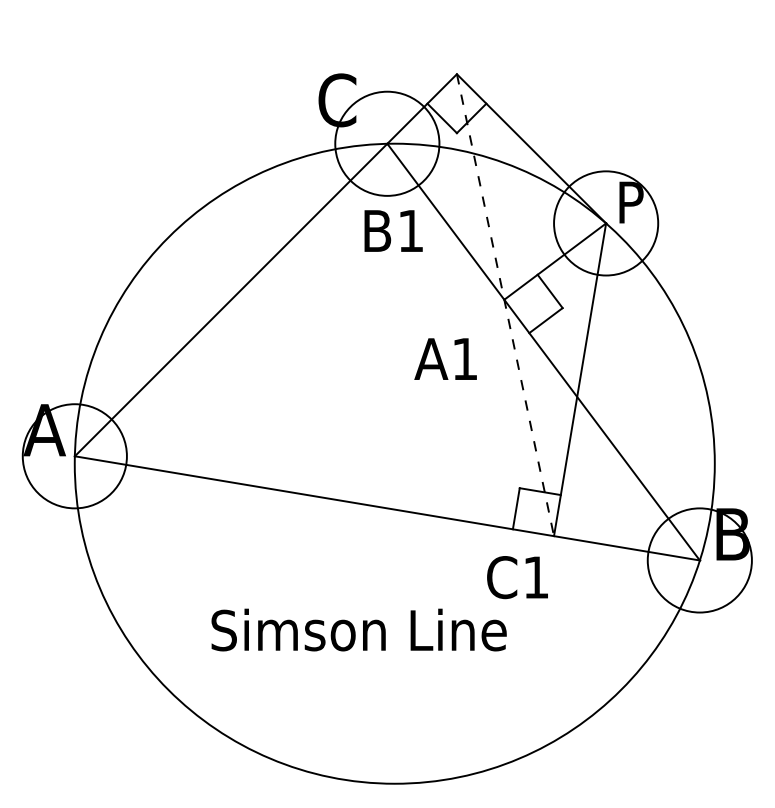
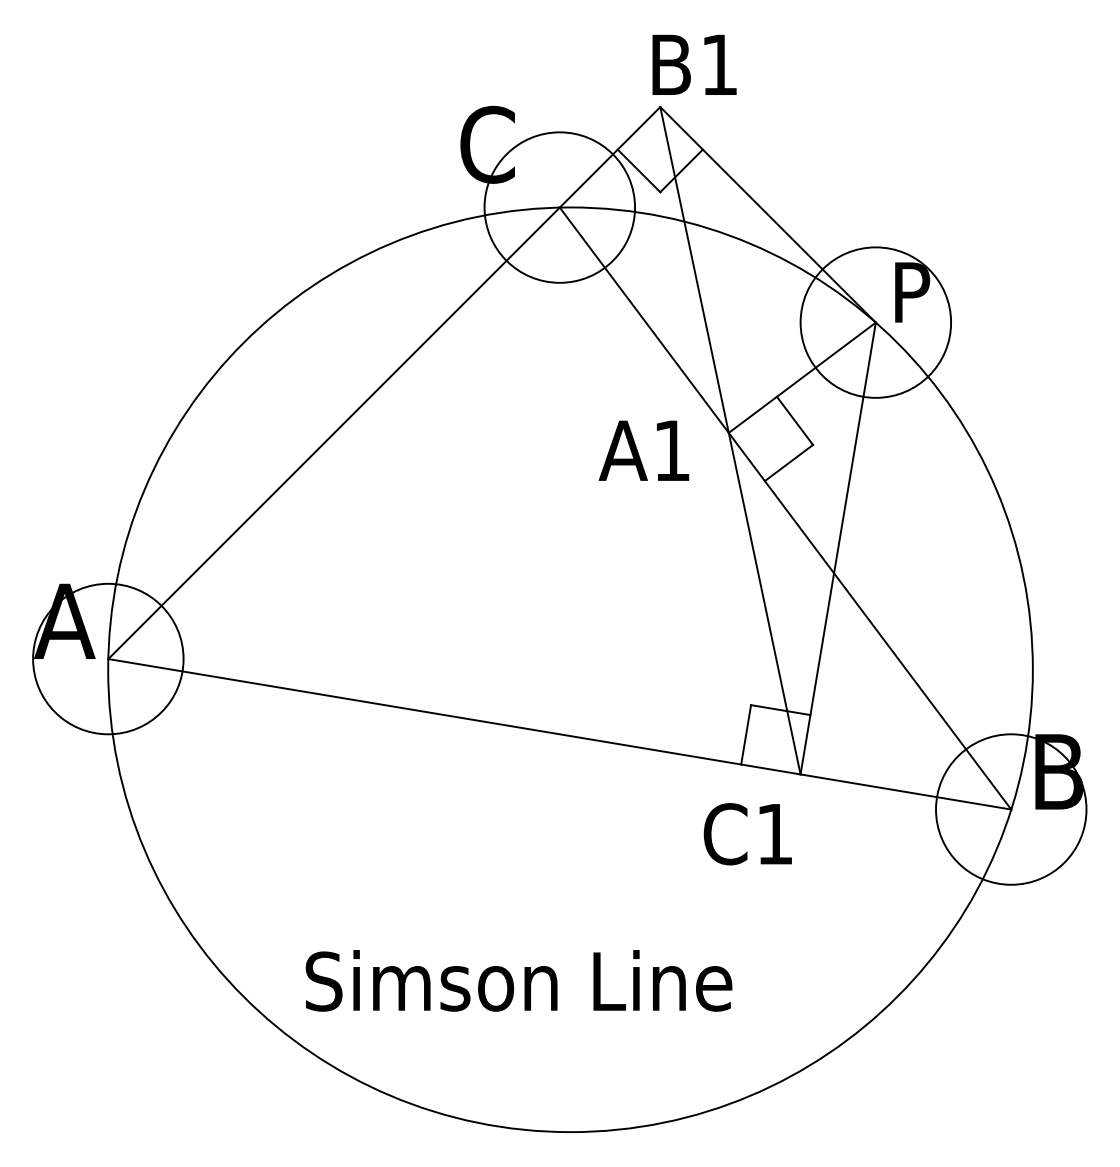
text: (393, 230) -> (694, 64), moved
line: (505, 305) -> (730, 441), dashed -> solid
text: (445, 358) -> (643, 449), moved
text: (358, 629) -> (518, 980), moved

